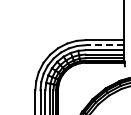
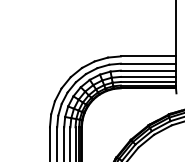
line: (104, 45) -> (147, 64), dashed -> solid

